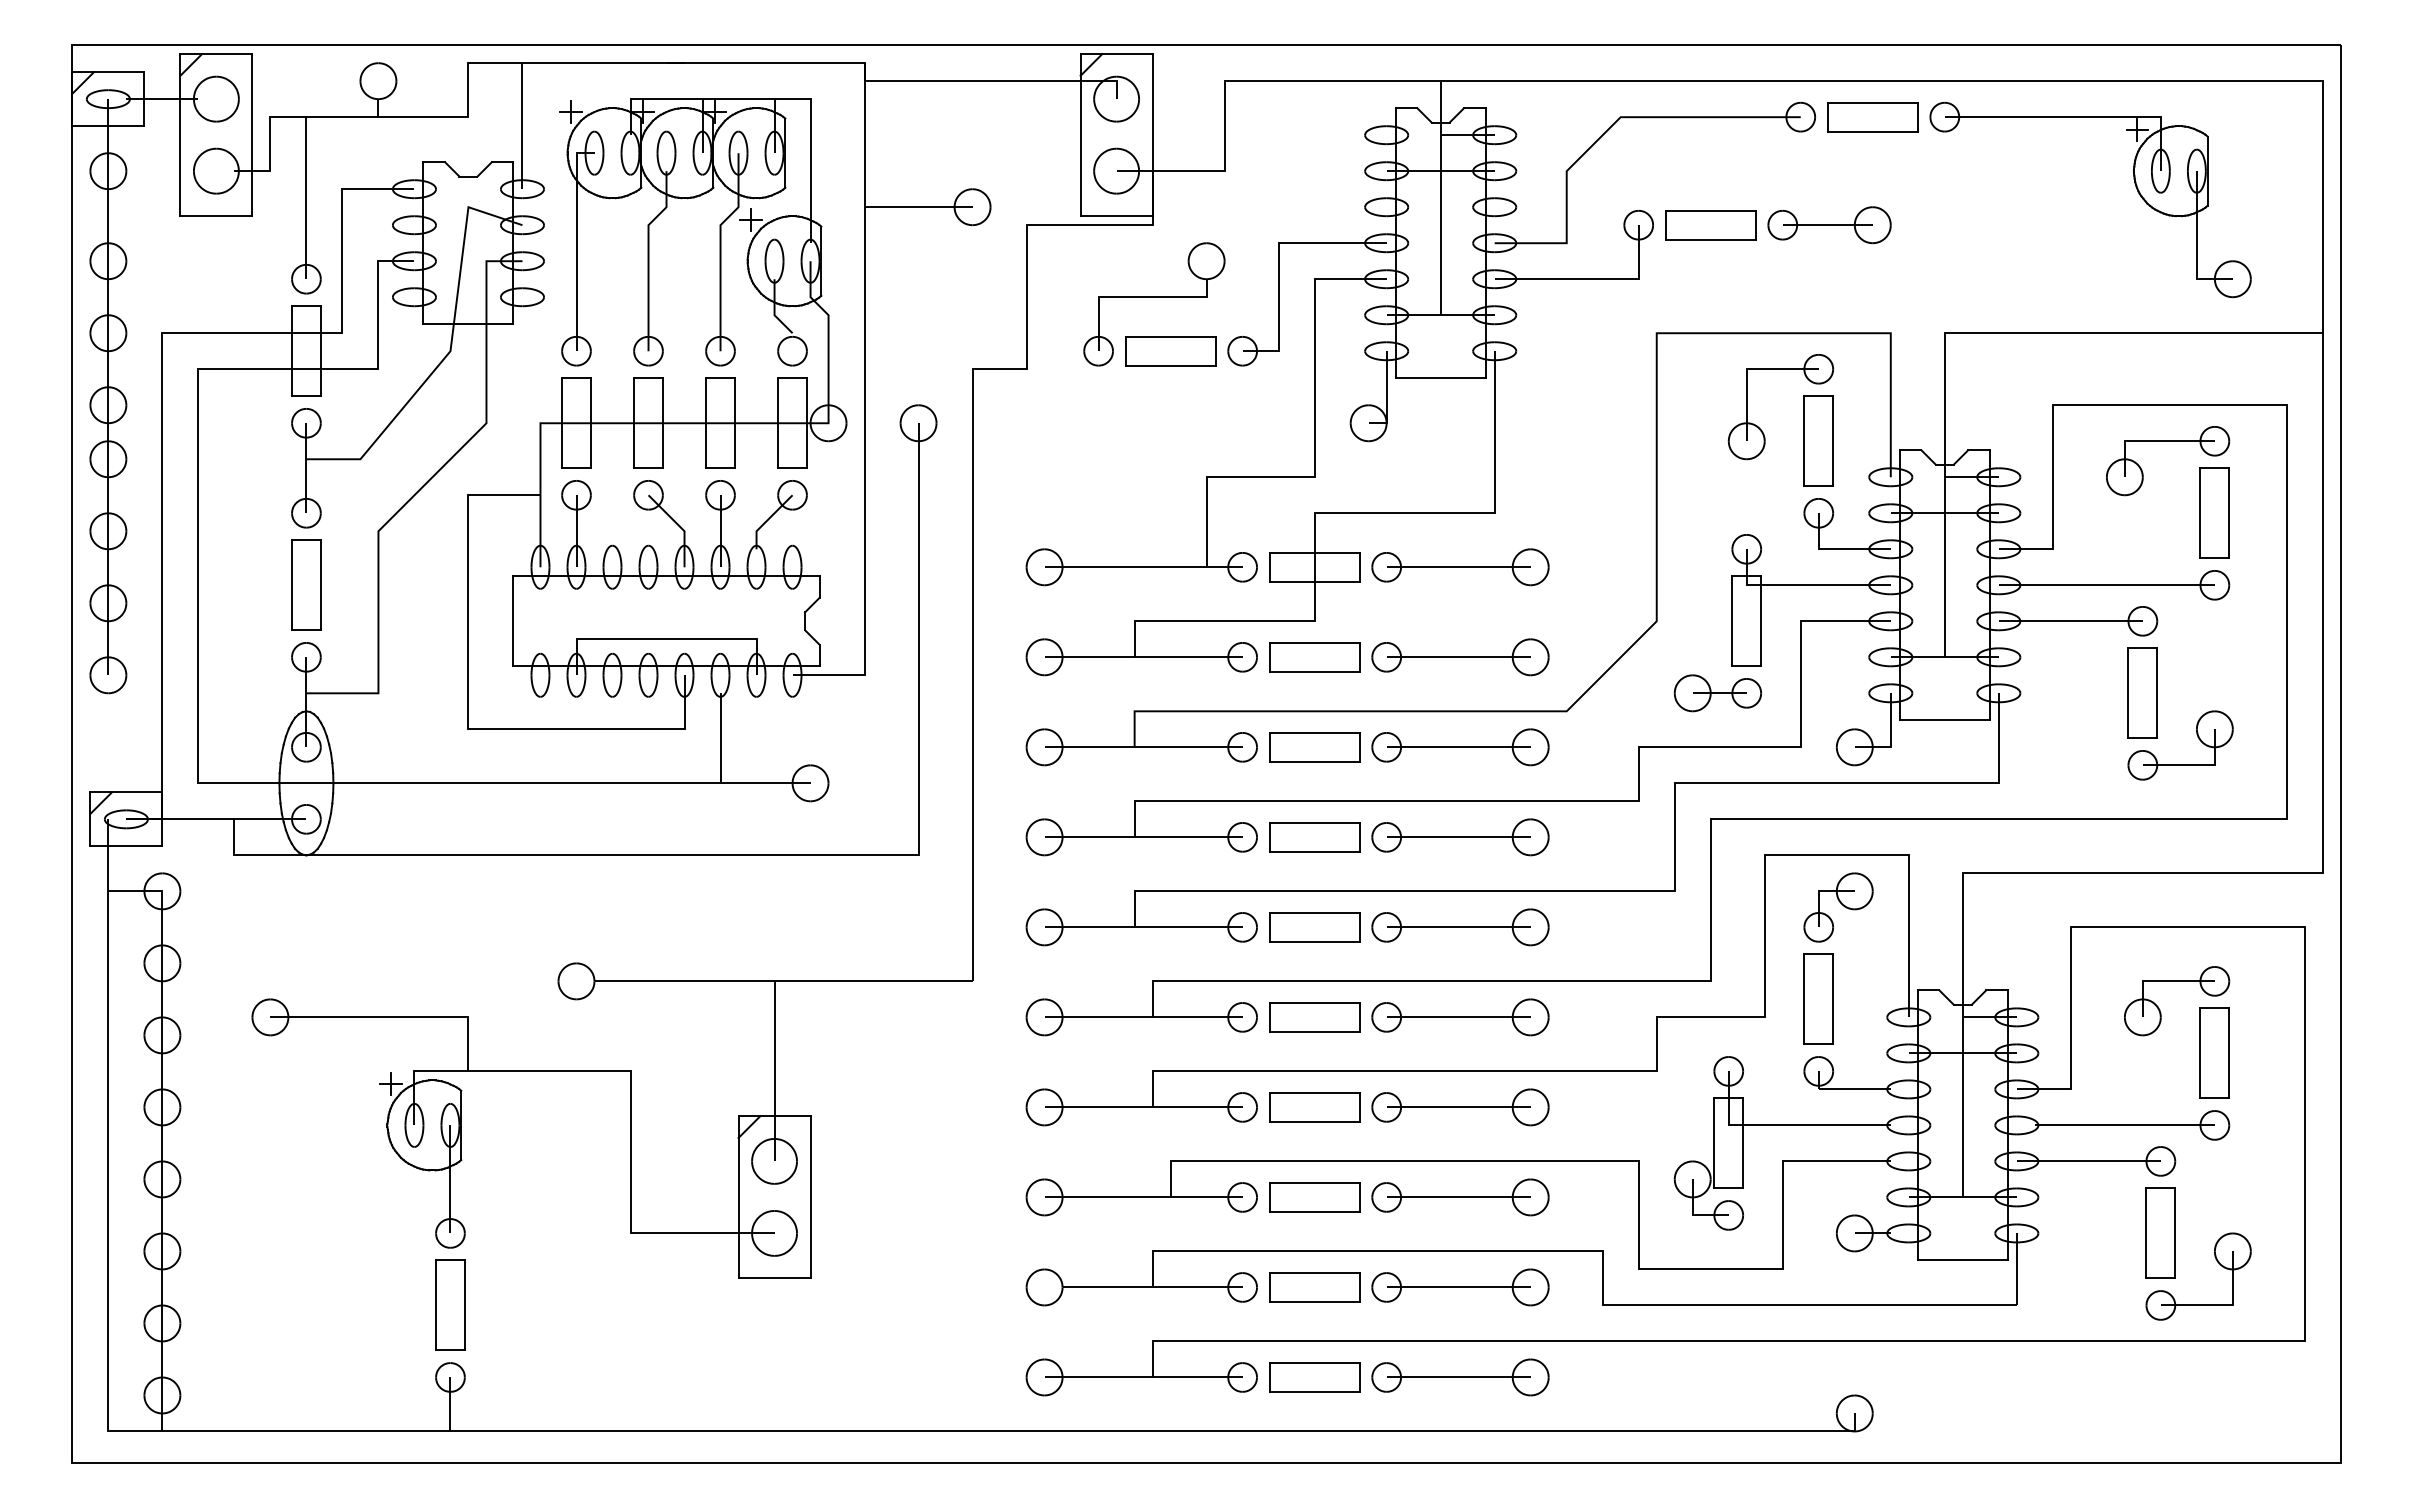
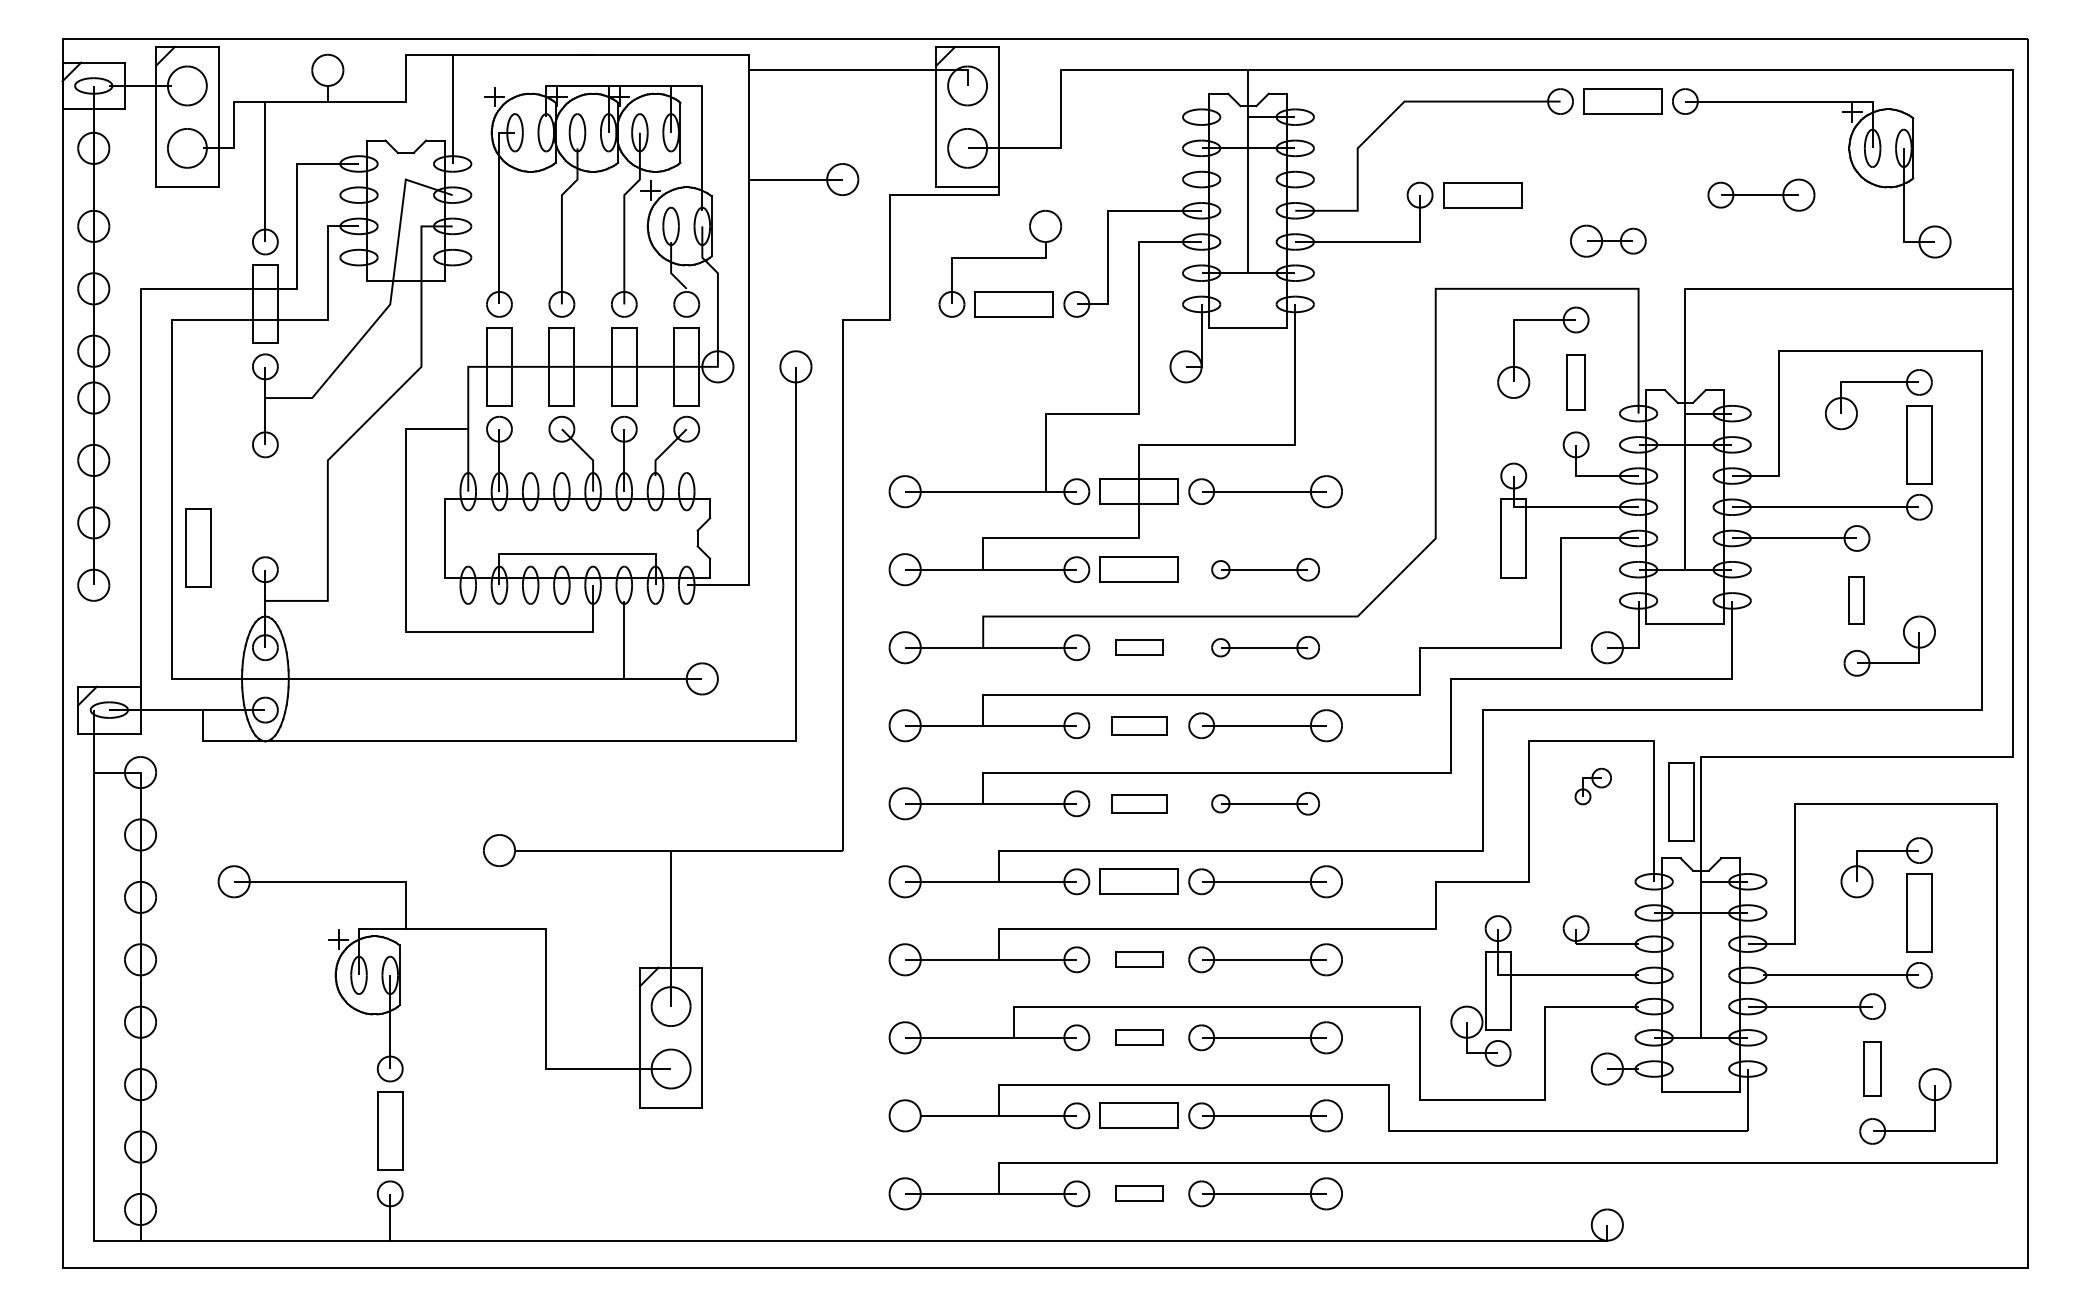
part: (1829, 225) -> (1761, 195), moved
part: (1818, 440) -> (1575, 381), size x0.7
part: (306, 584) -> (198, 547), moved
part: (1460, 657) -> (1265, 569), size x0.7
part: (2142, 692) -> (1856, 600), size x0.6
part: (1717, 693) -> (1607, 241), moved
part: (1314, 747) -> (1139, 647), size x0.6
part: (1460, 747) -> (1265, 647), size x0.7
part: (1314, 837) -> (1139, 725), size x0.7
part: (1838, 907) -> (1593, 786), size x0.6
part: (1314, 927) -> (1139, 803), size x0.7
part: (1460, 927) -> (1265, 803), size x0.7
part: (1818, 998) -> (1680, 801), moved
part: (1314, 1107) -> (1139, 959), size x0.6
part: (1314, 1197) -> (1139, 1037), size x0.6
part: (2160, 1232) -> (1872, 1068), size x0.7
part: (1314, 1377) -> (1139, 1193), size x0.6

